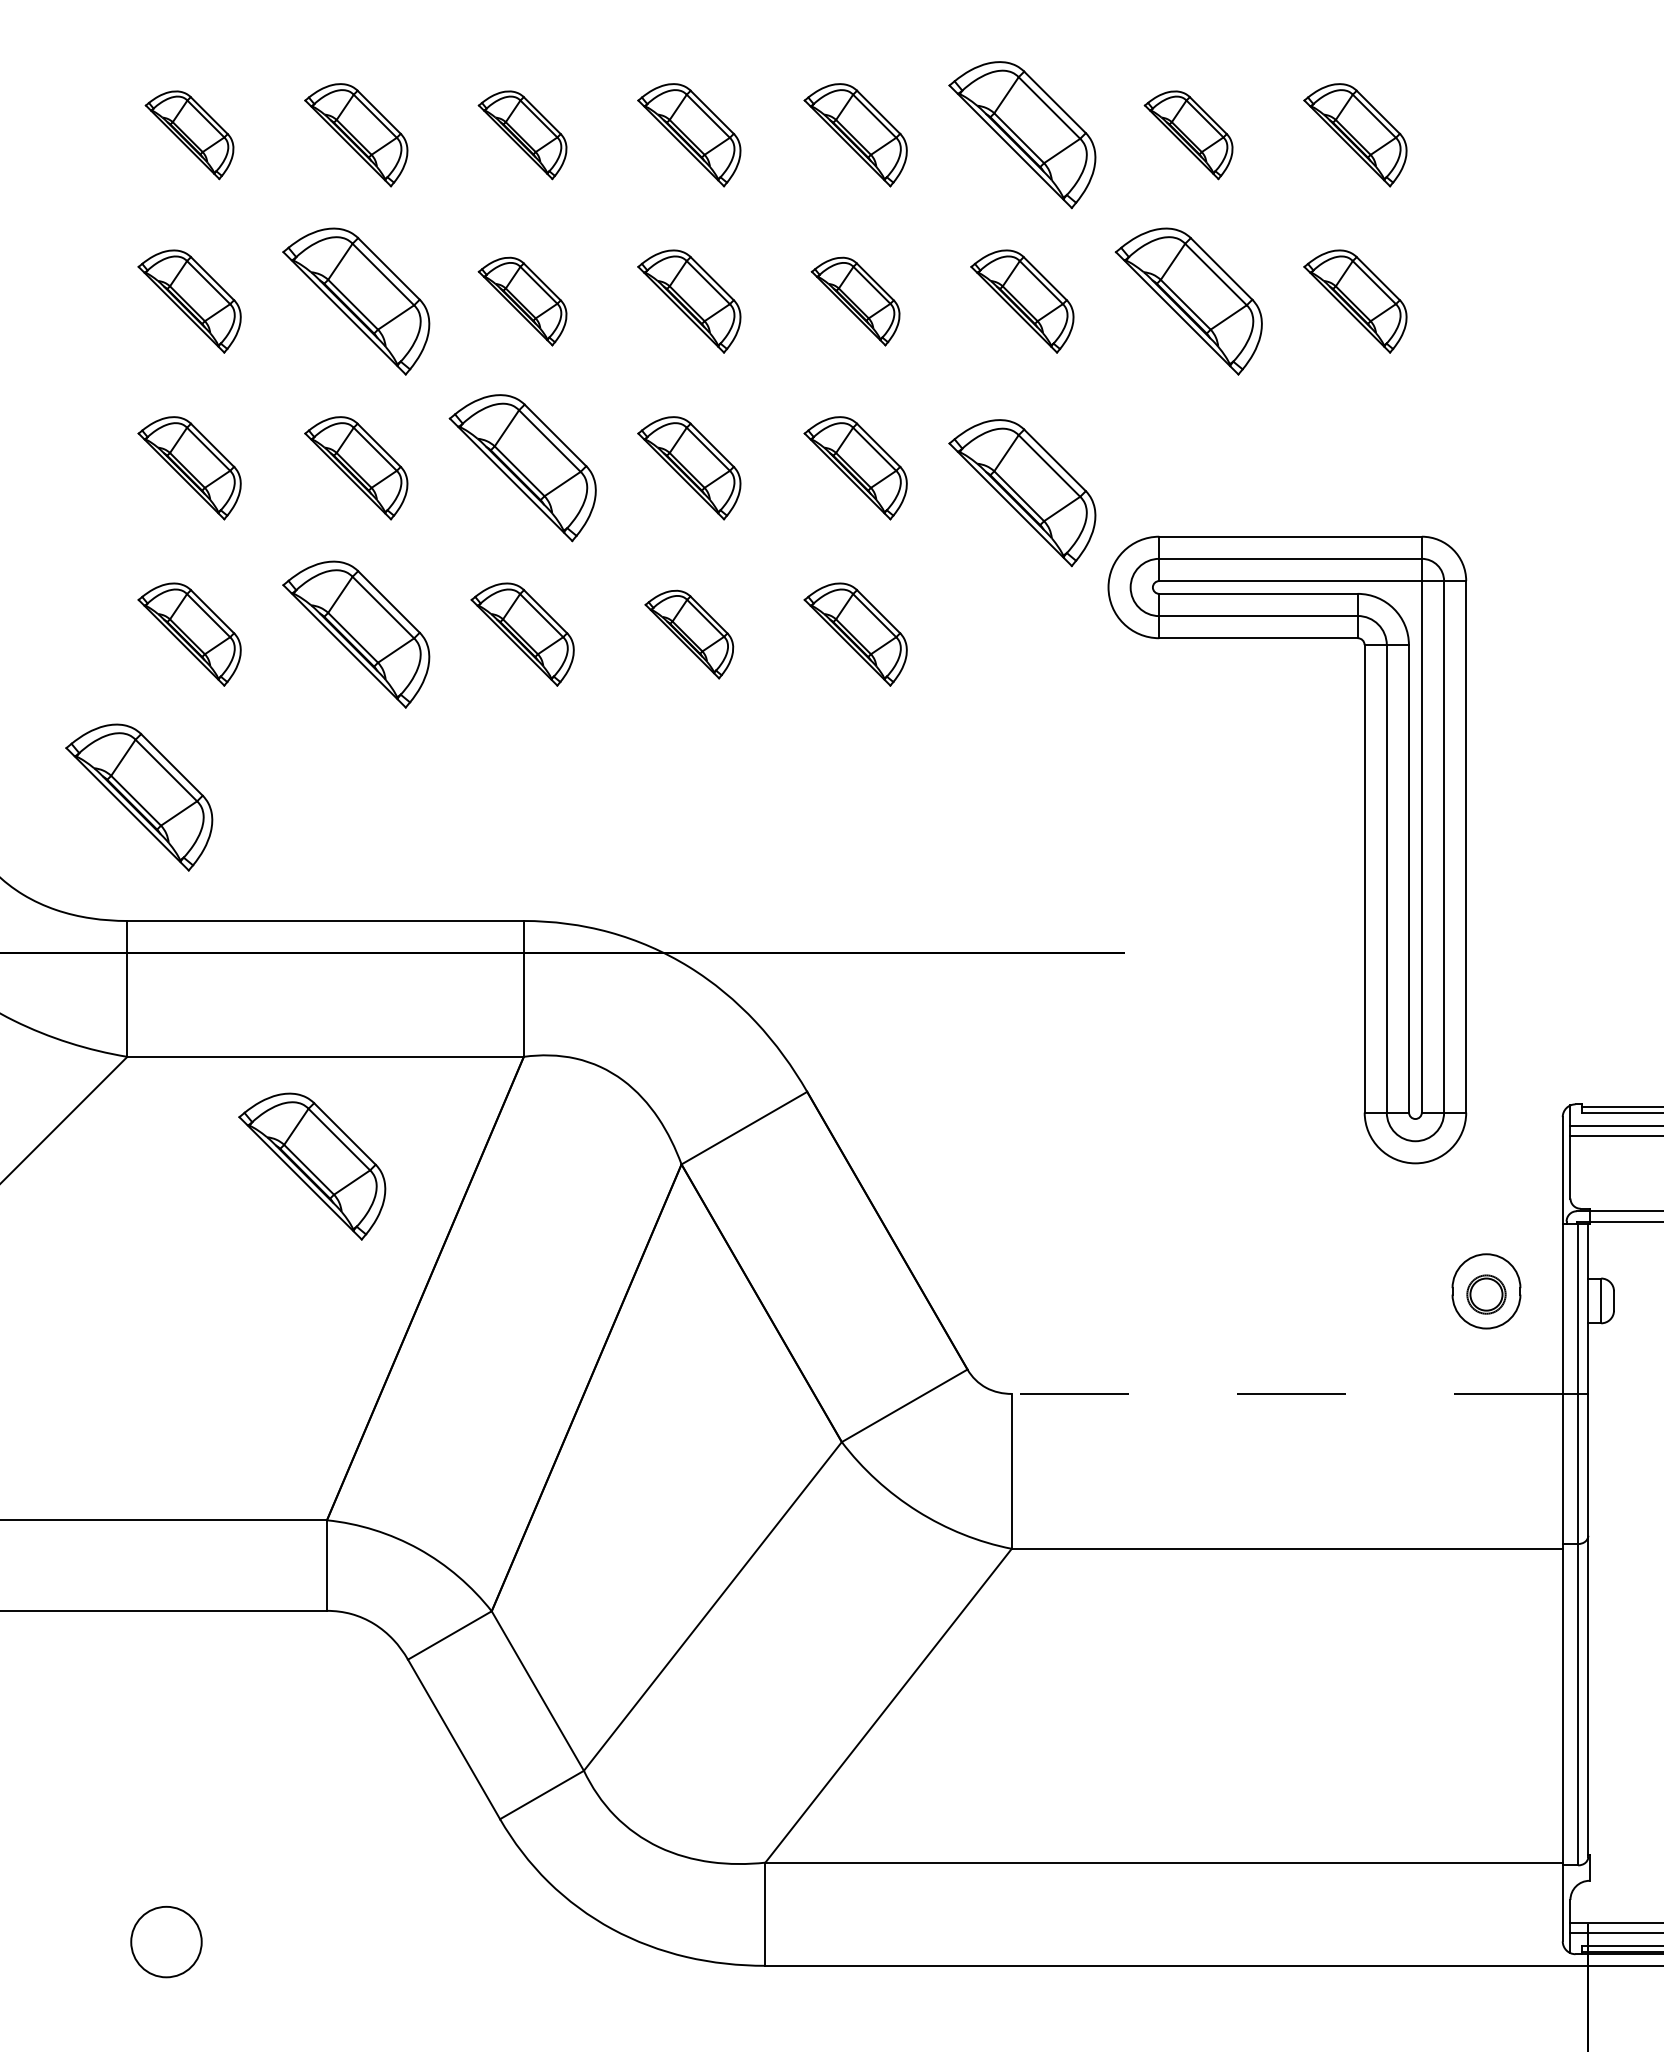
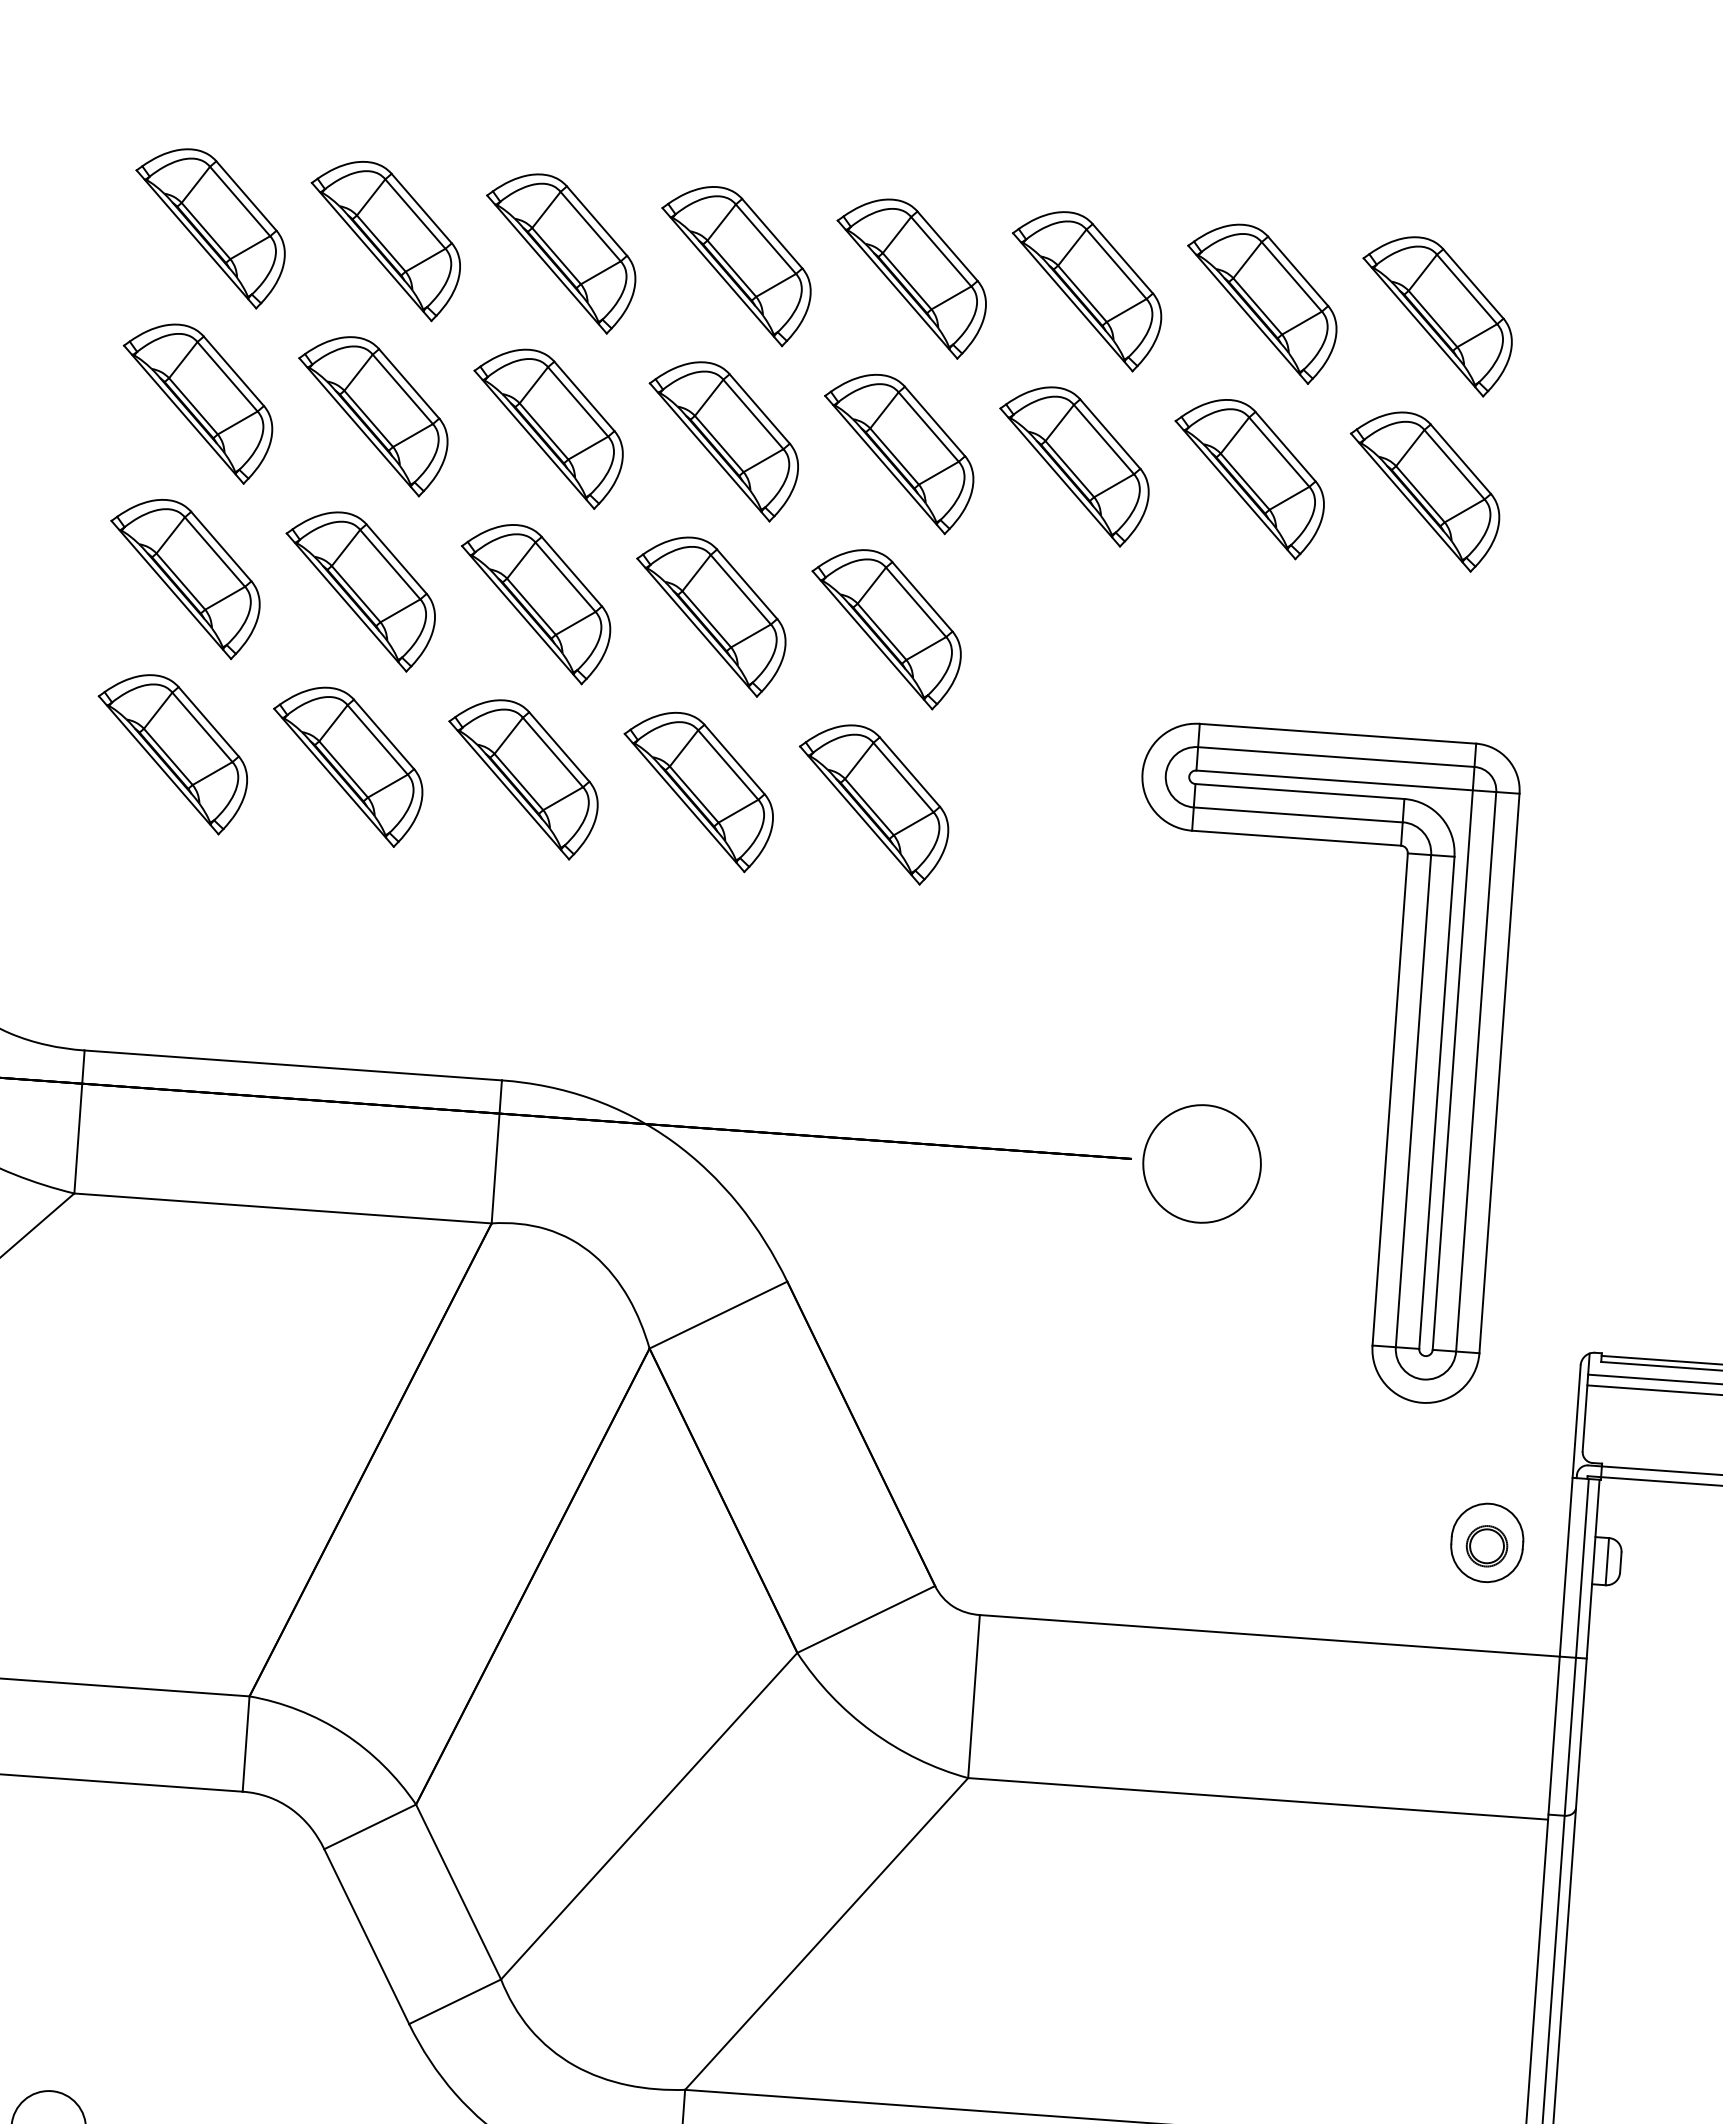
part: (189, 135) -> (209, 228), size x1.67
part: (356, 135) -> (385, 240), size x1.43
part: (522, 135) -> (559, 253), size x1.67
part: (689, 135) -> (735, 266), size x1.43
part: (855, 135) -> (910, 278), size x1.43
part: (1188, 135) -> (1260, 303), size x1.67
part: (1355, 135) -> (1436, 316), size x1.43
part: (189, 301) -> (196, 403), size x1.43
part: (522, 301) -> (547, 428), size x1.67
part: (689, 301) -> (723, 440), size x1.43
part: (855, 301) -> (897, 453), size x1.67
part: (1022, 301) -> (1073, 465), size x1.43
part: (1355, 301) -> (1424, 491), size x1.43
part: (189, 468) -> (184, 578), size x1.43
part: (356, 468) -> (359, 591), size x1.43
part: (689, 468) -> (710, 616), size x1.43
part: (855, 468) -> (885, 629), size x1.43
part: (1022, 493) -> (1059, 668), removed
part: (189, 634) -> (171, 753), size x1.43
part: (522, 634) -> (522, 778), size x1.43
part: (689, 634) -> (697, 791), size x1.67
part: (855, 634) -> (872, 803), size x1.43
part: (139, 797) -> (106, 921), removed
circle: (1190, 952) -> (1201, 1163), added
part: (312, 1166) -> (260, 1322), removed
line: (1286, 1393) -> (1269, 1635), dashed -> solid

